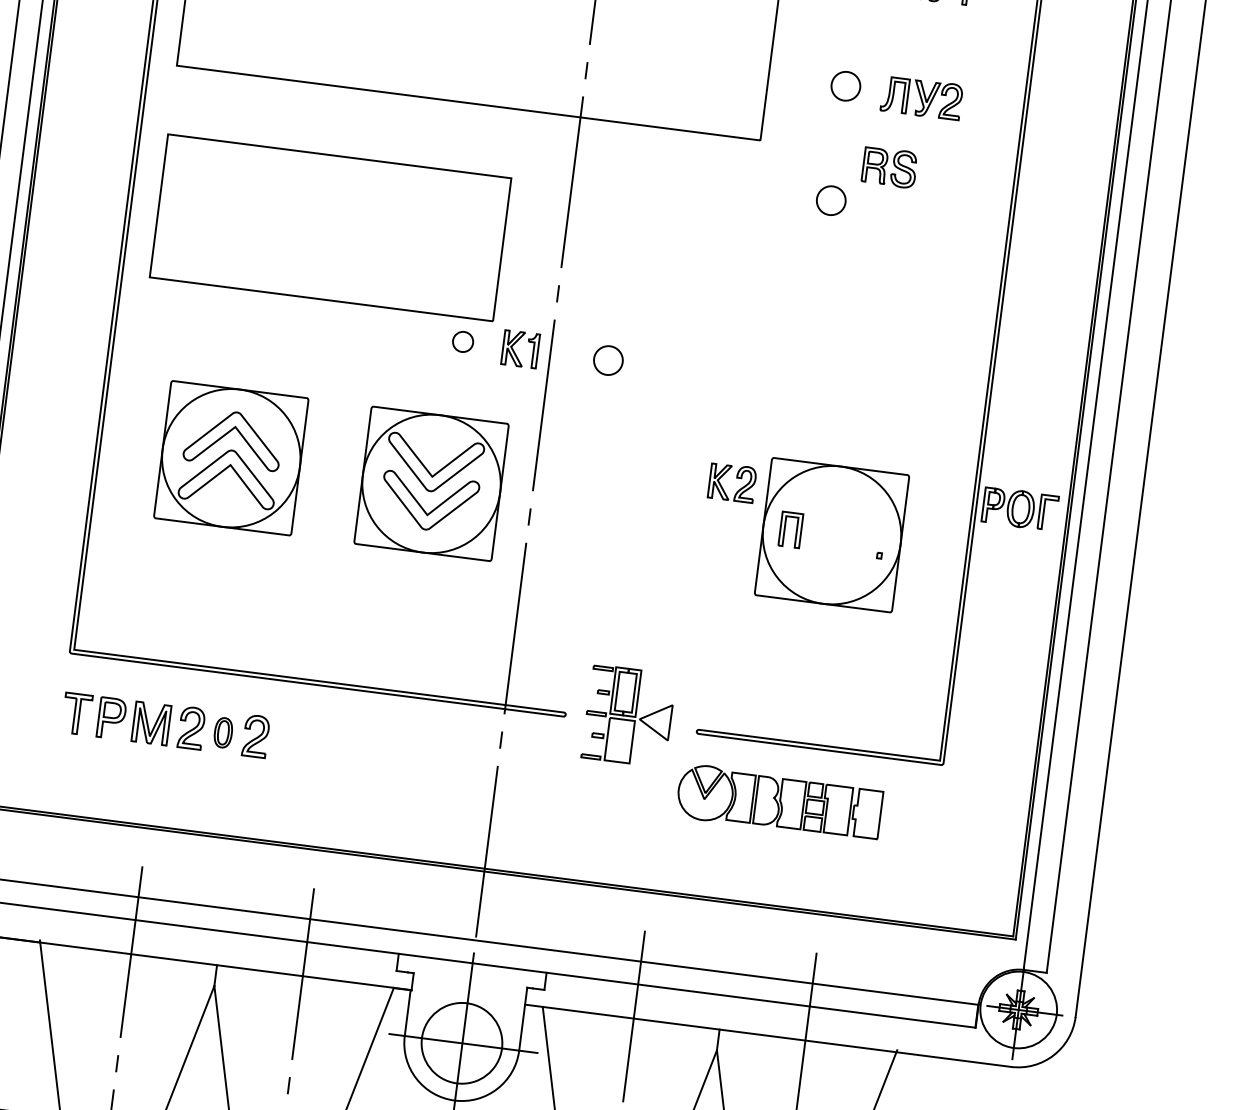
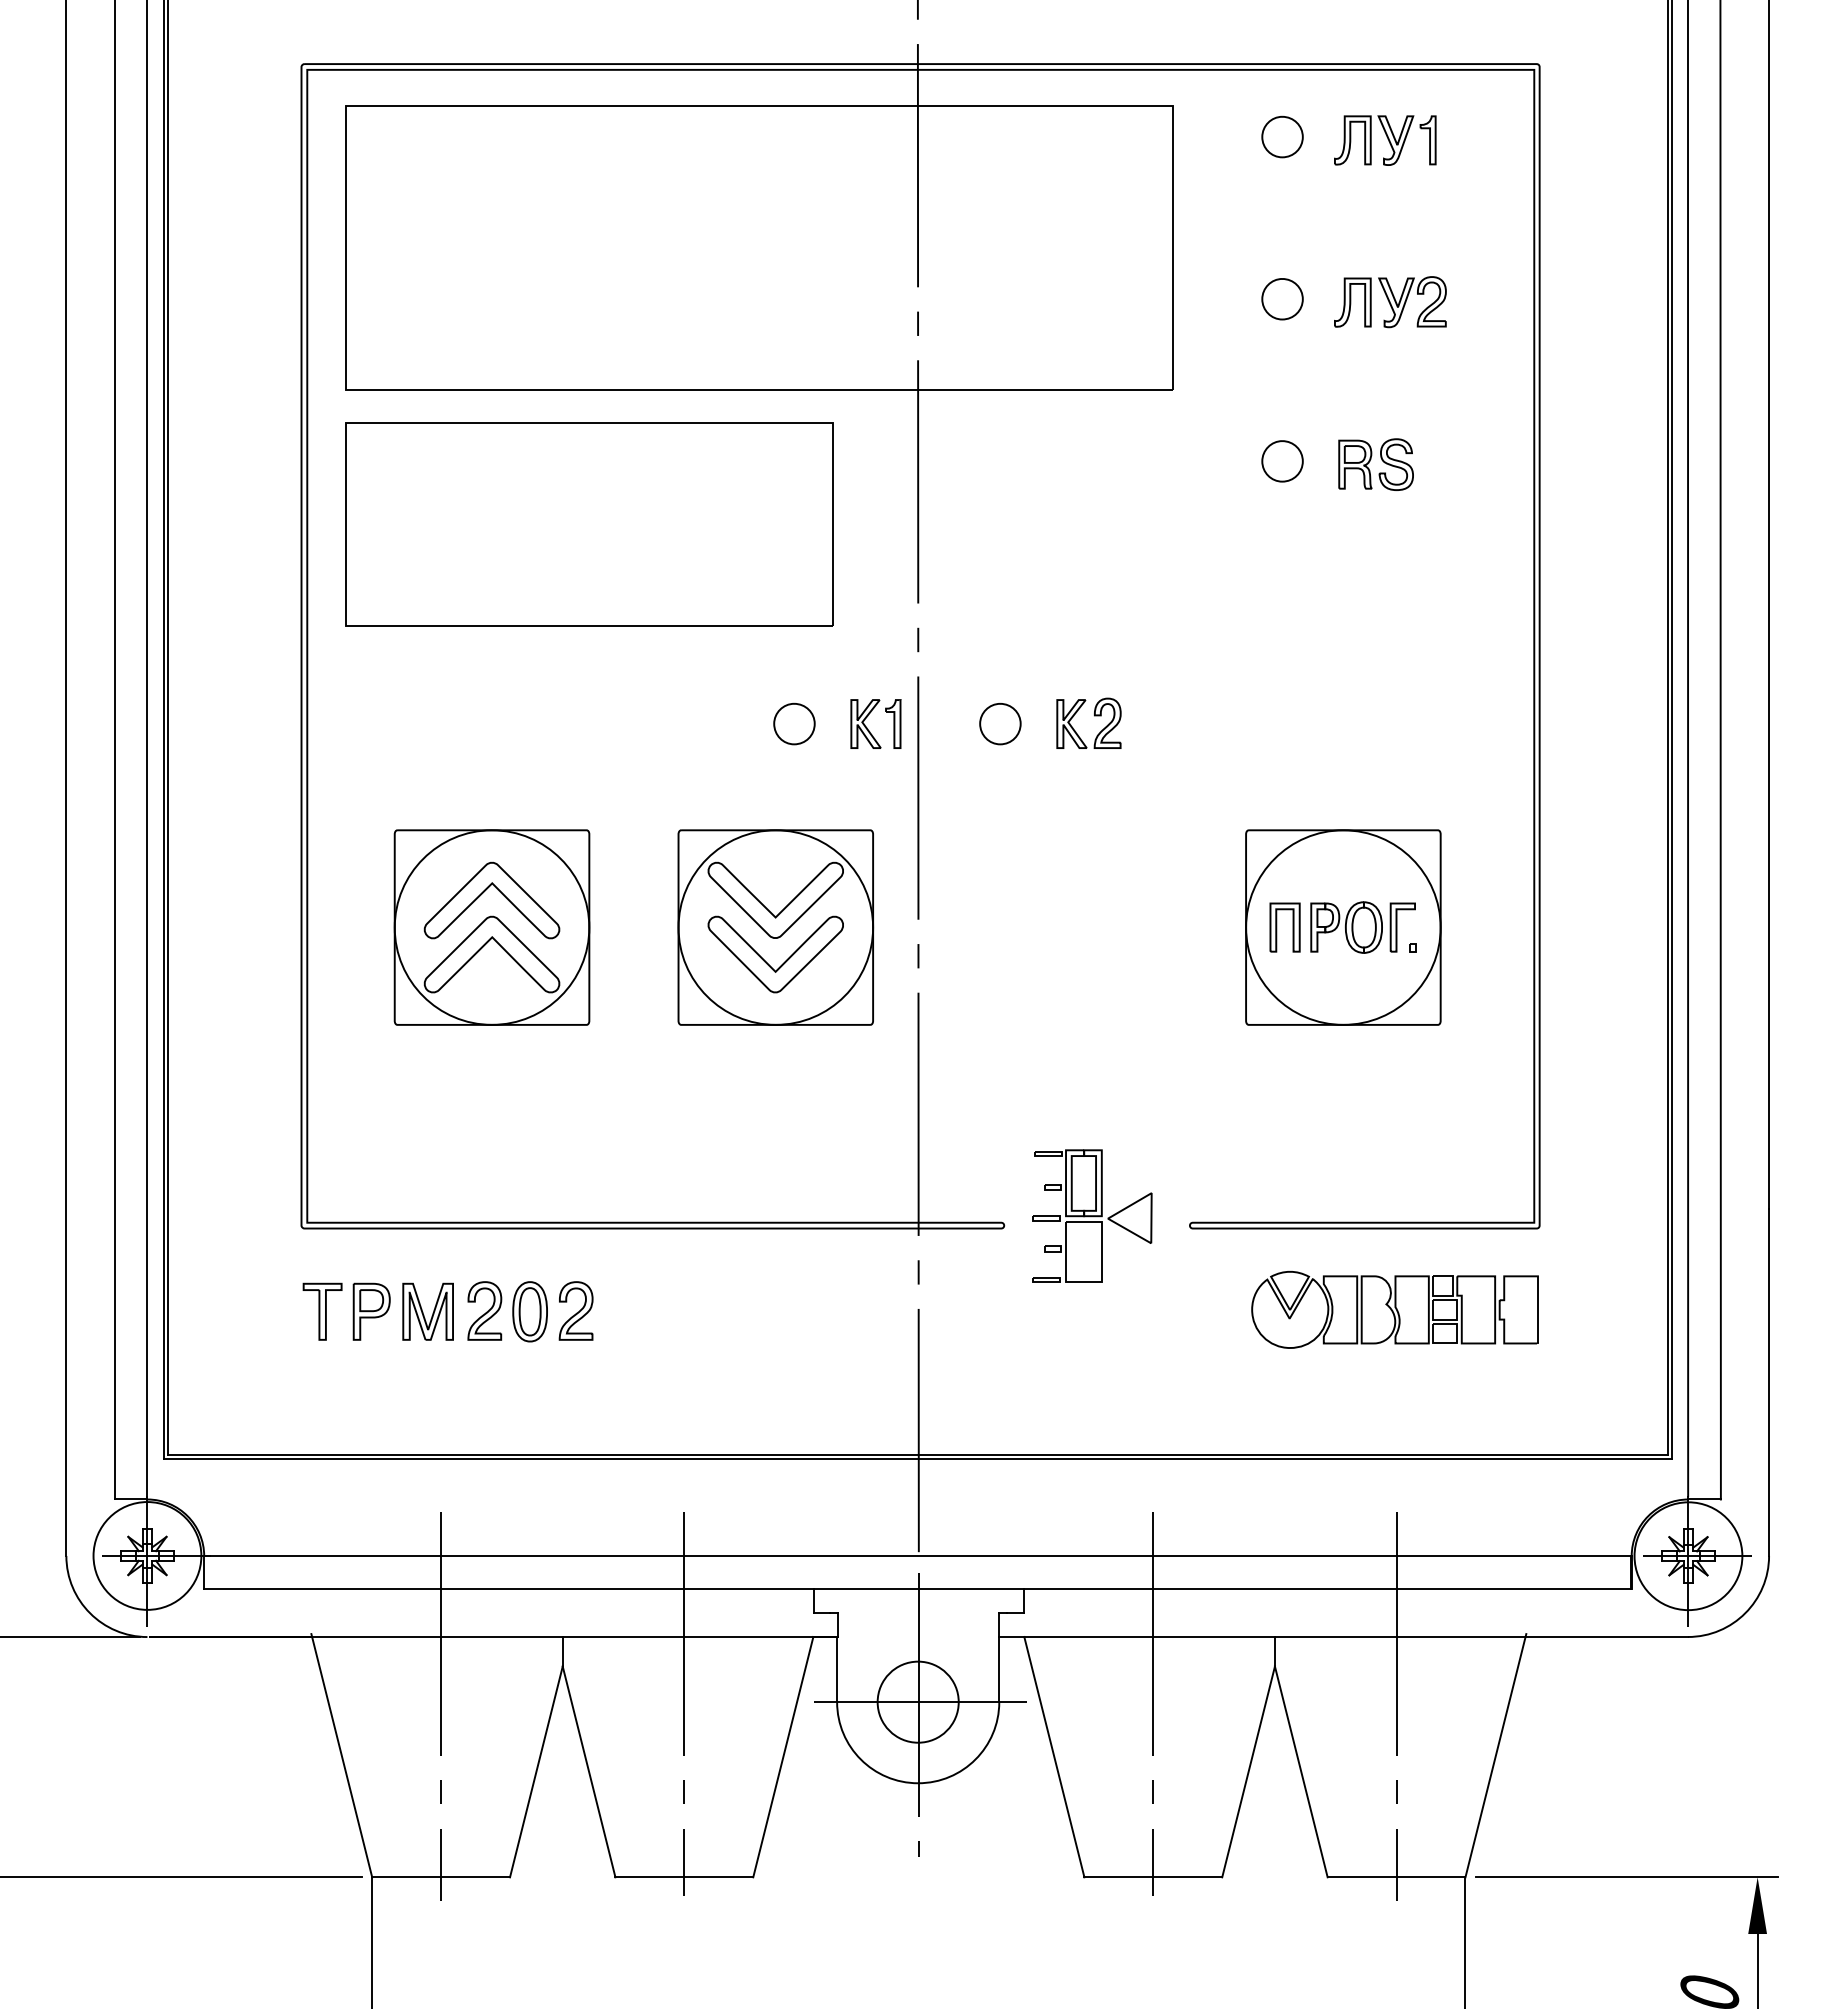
part: (889, 167) -> (1375, 464), moved
part: (330, 227) -> (589, 524), moved
part: (463, 341) -> (794, 723), size x1.43
part: (736, 478) -> (1094, 716), moved
part: (1019, 508) -> (1362, 927), moved
part: (223, 732) -> (529, 1311), size x1.43
part: (779, 802) -> (1394, 1309), moved
circle: (461, 1042) -> (917, 1701), size x0.71

